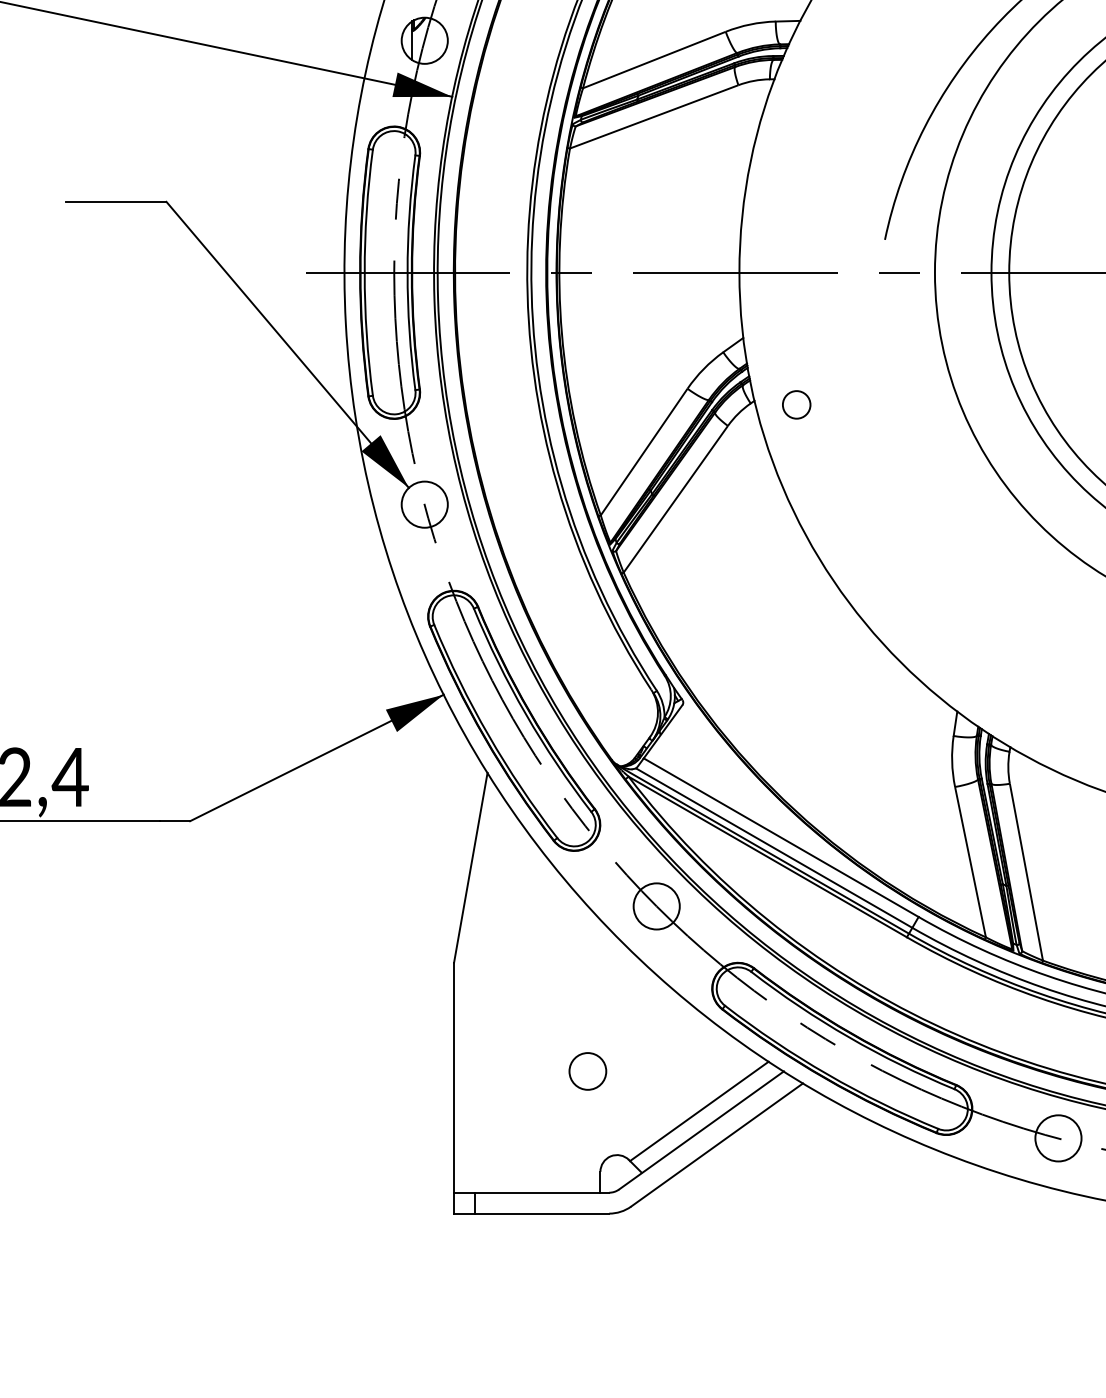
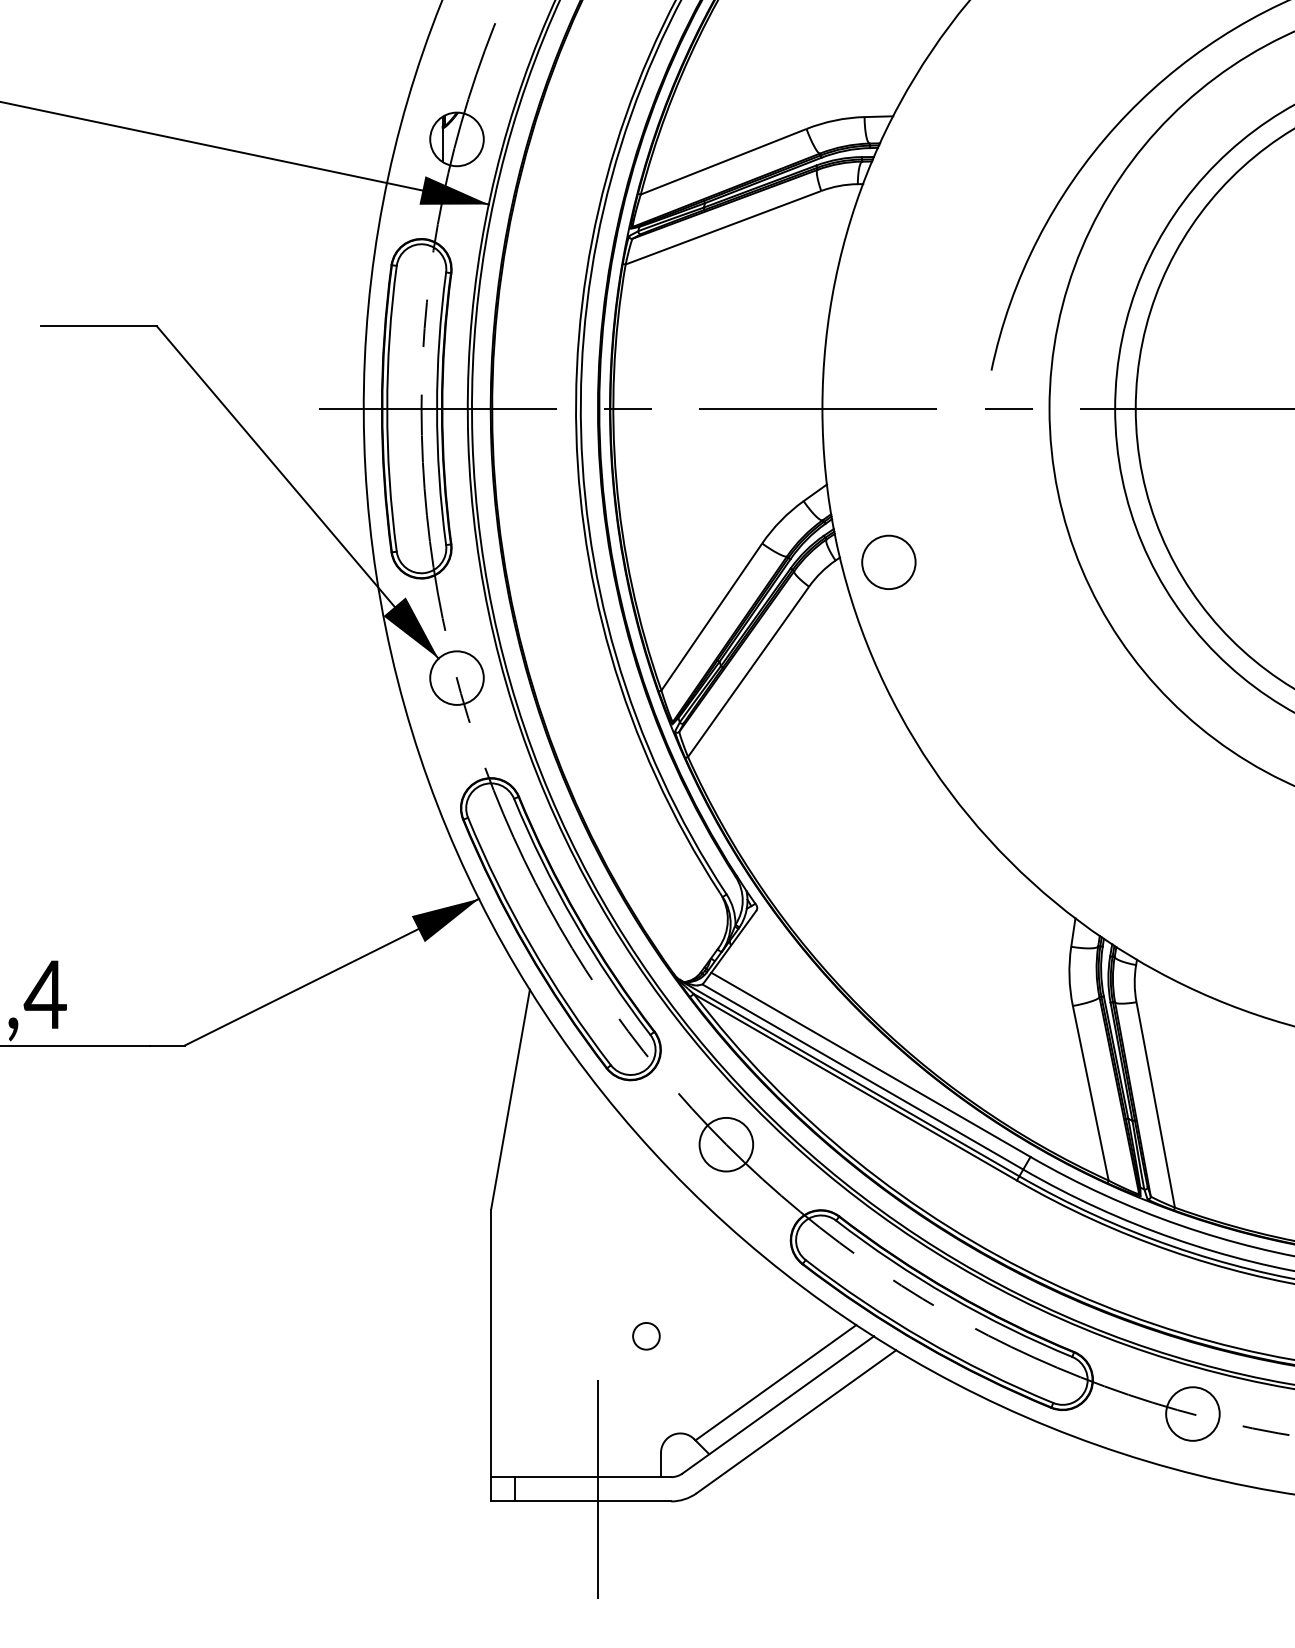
circle: (796, 404) -> (888, 561), size x1.67
circle: (587, 1070) -> (646, 1335), size x0.62
line: (545, 1203) -> (597, 1489), added

